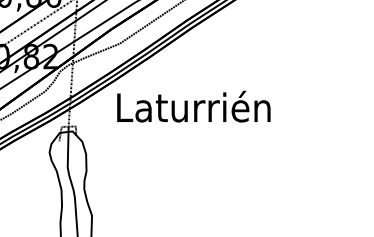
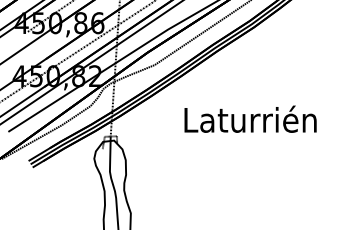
text: (193, 105) -> (250, 118), moved

